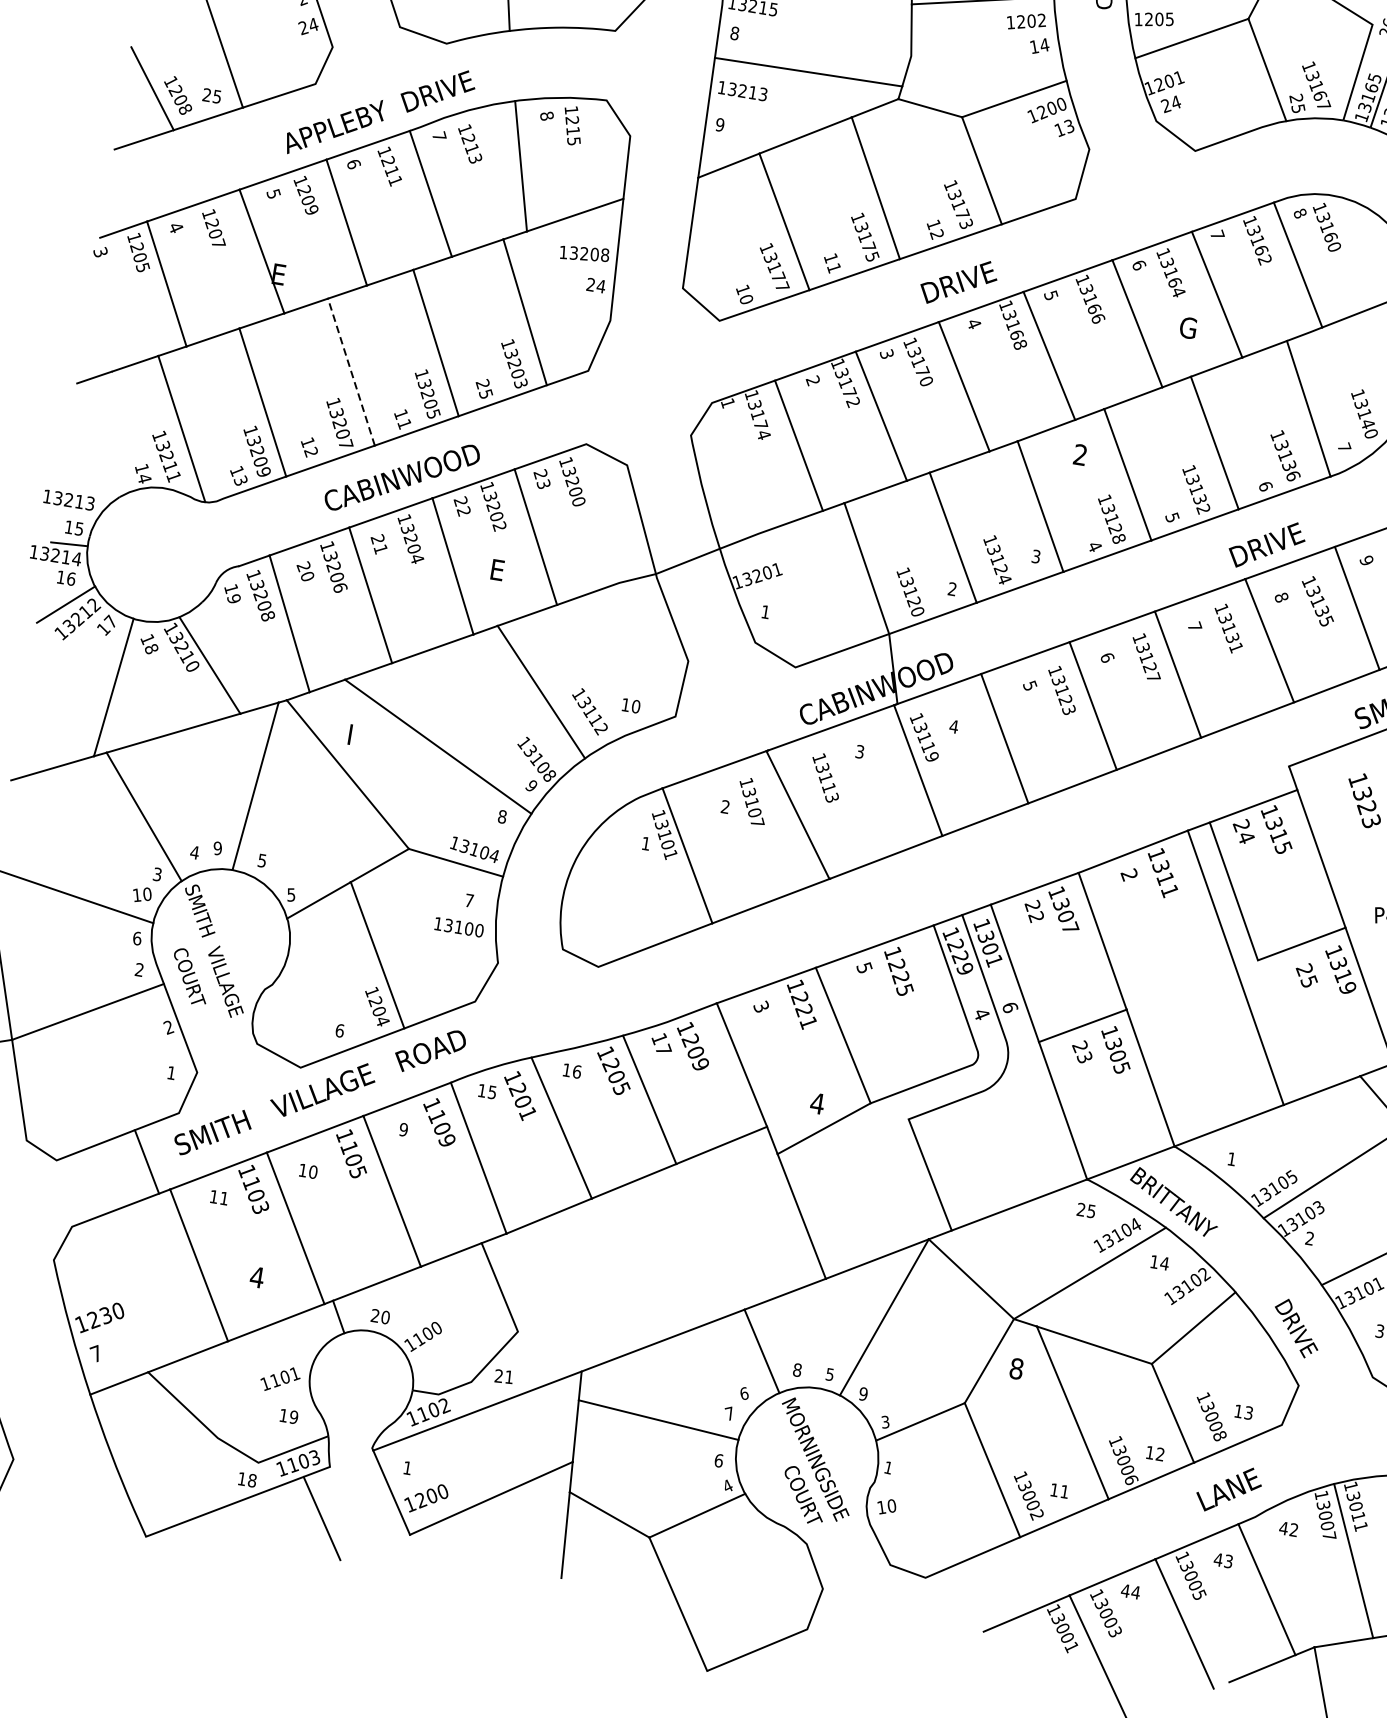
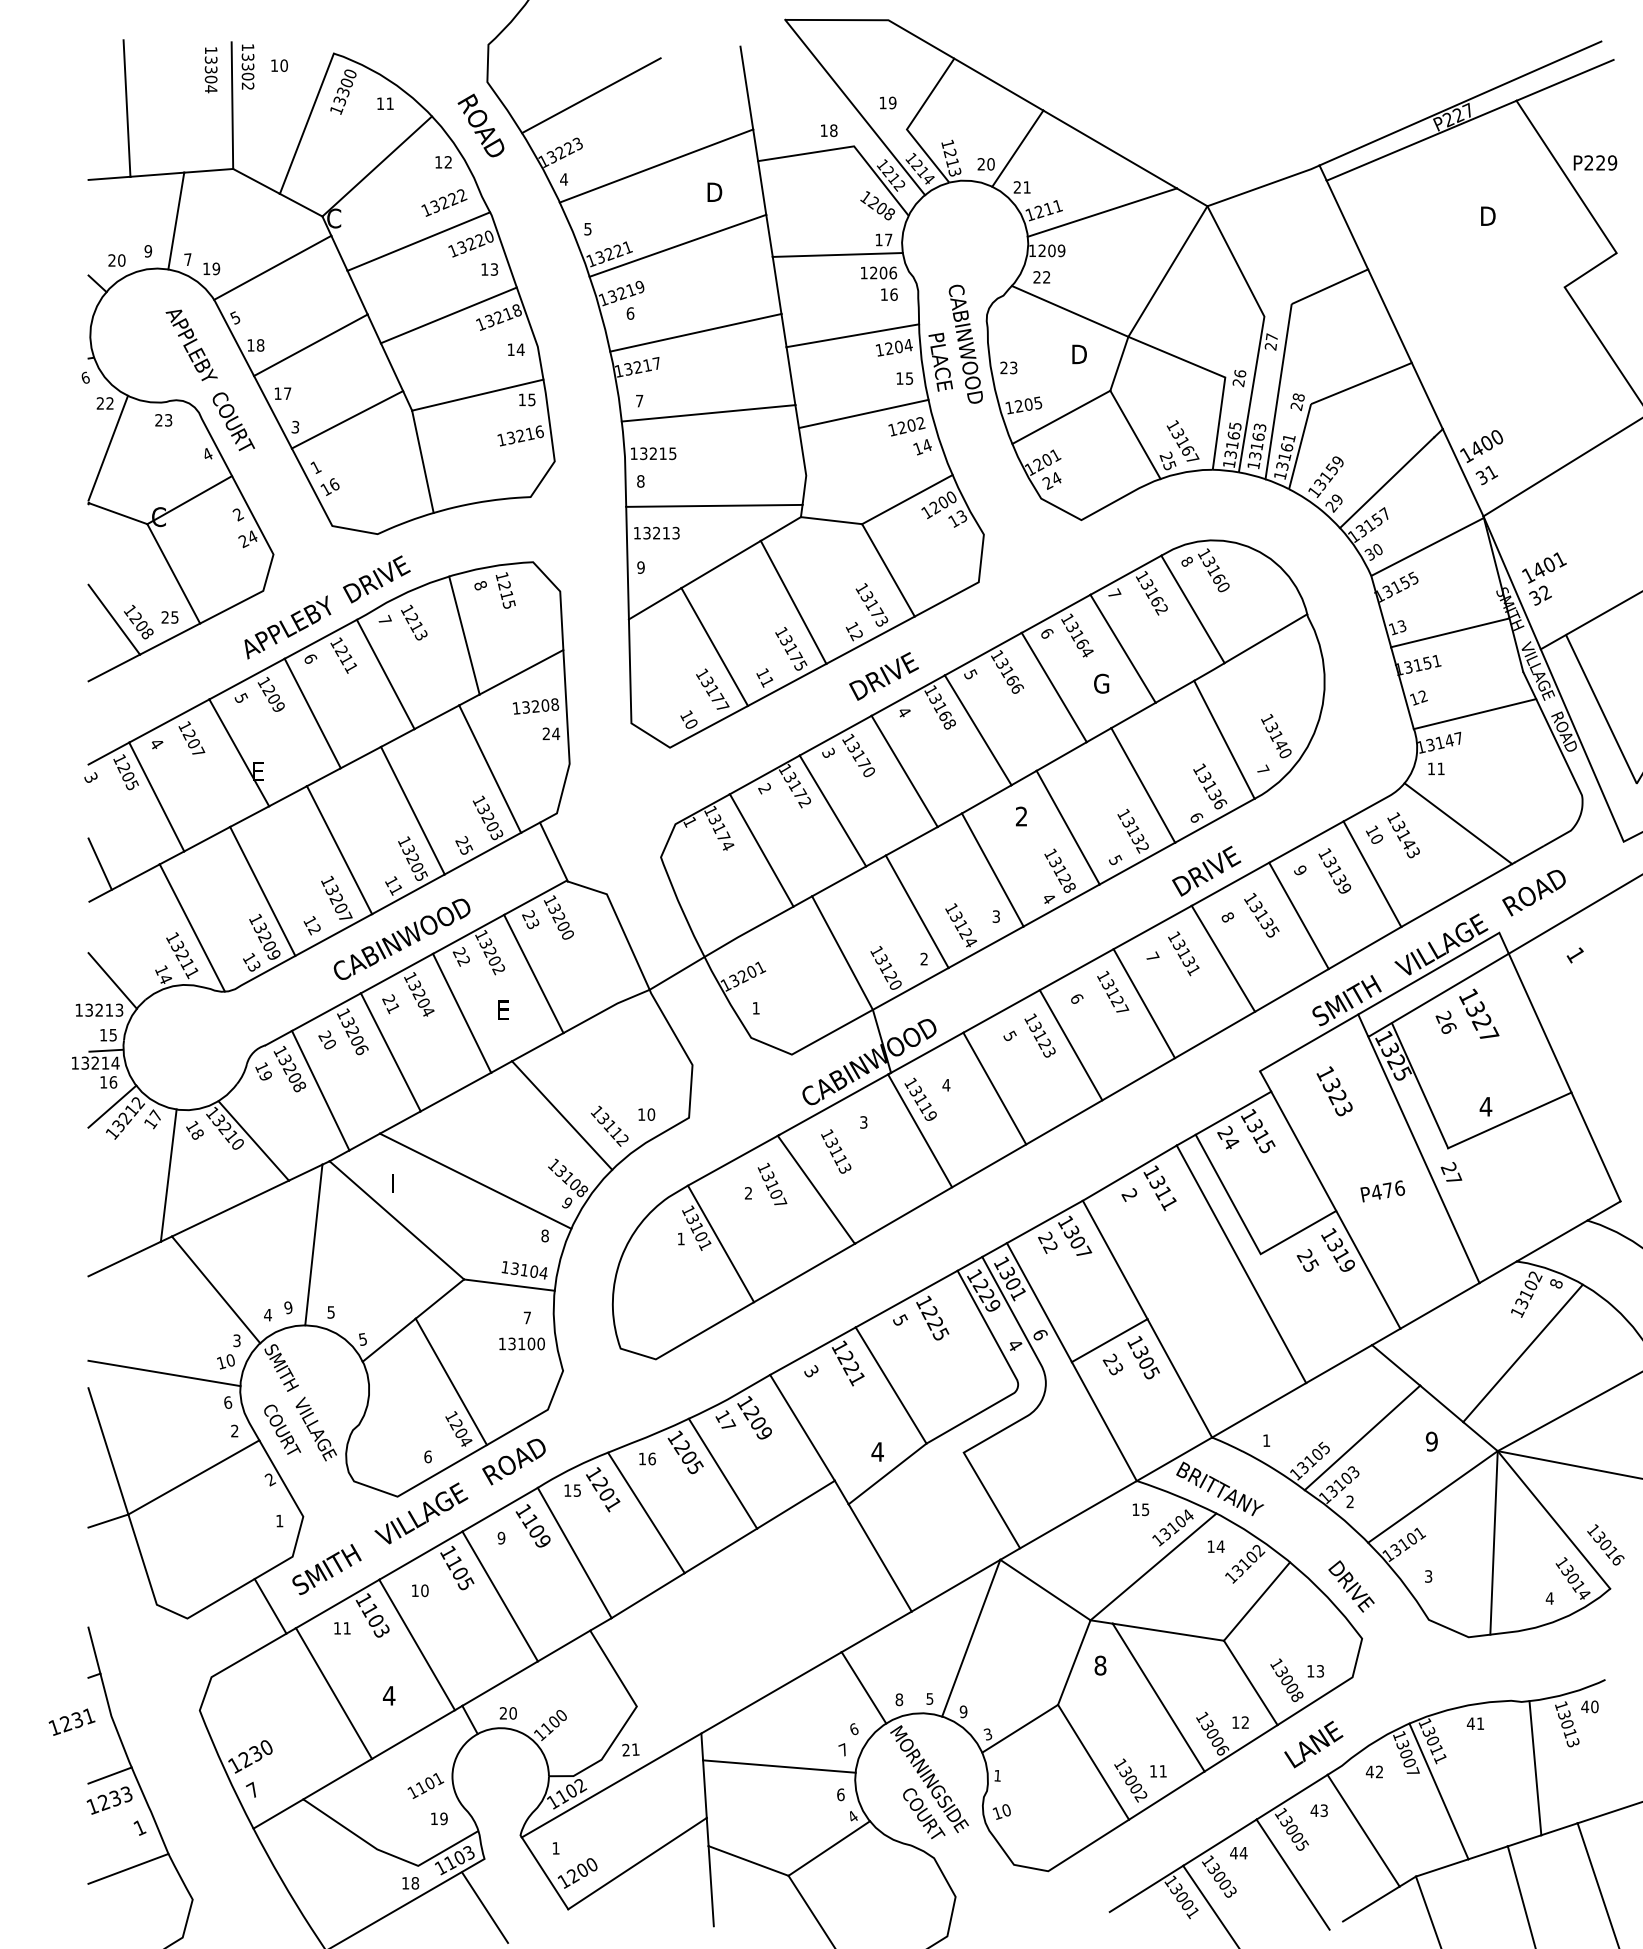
line: (94, 344) -> (99, 863), added
line: (351, 372) -> (339, 850), dashed -> solid
line: (578, 410) -> (553, 851), added
line: (88, 470) -> (112, 980), added
text: (1080, 1209) -> (1135, 1509), 25 -> 15

